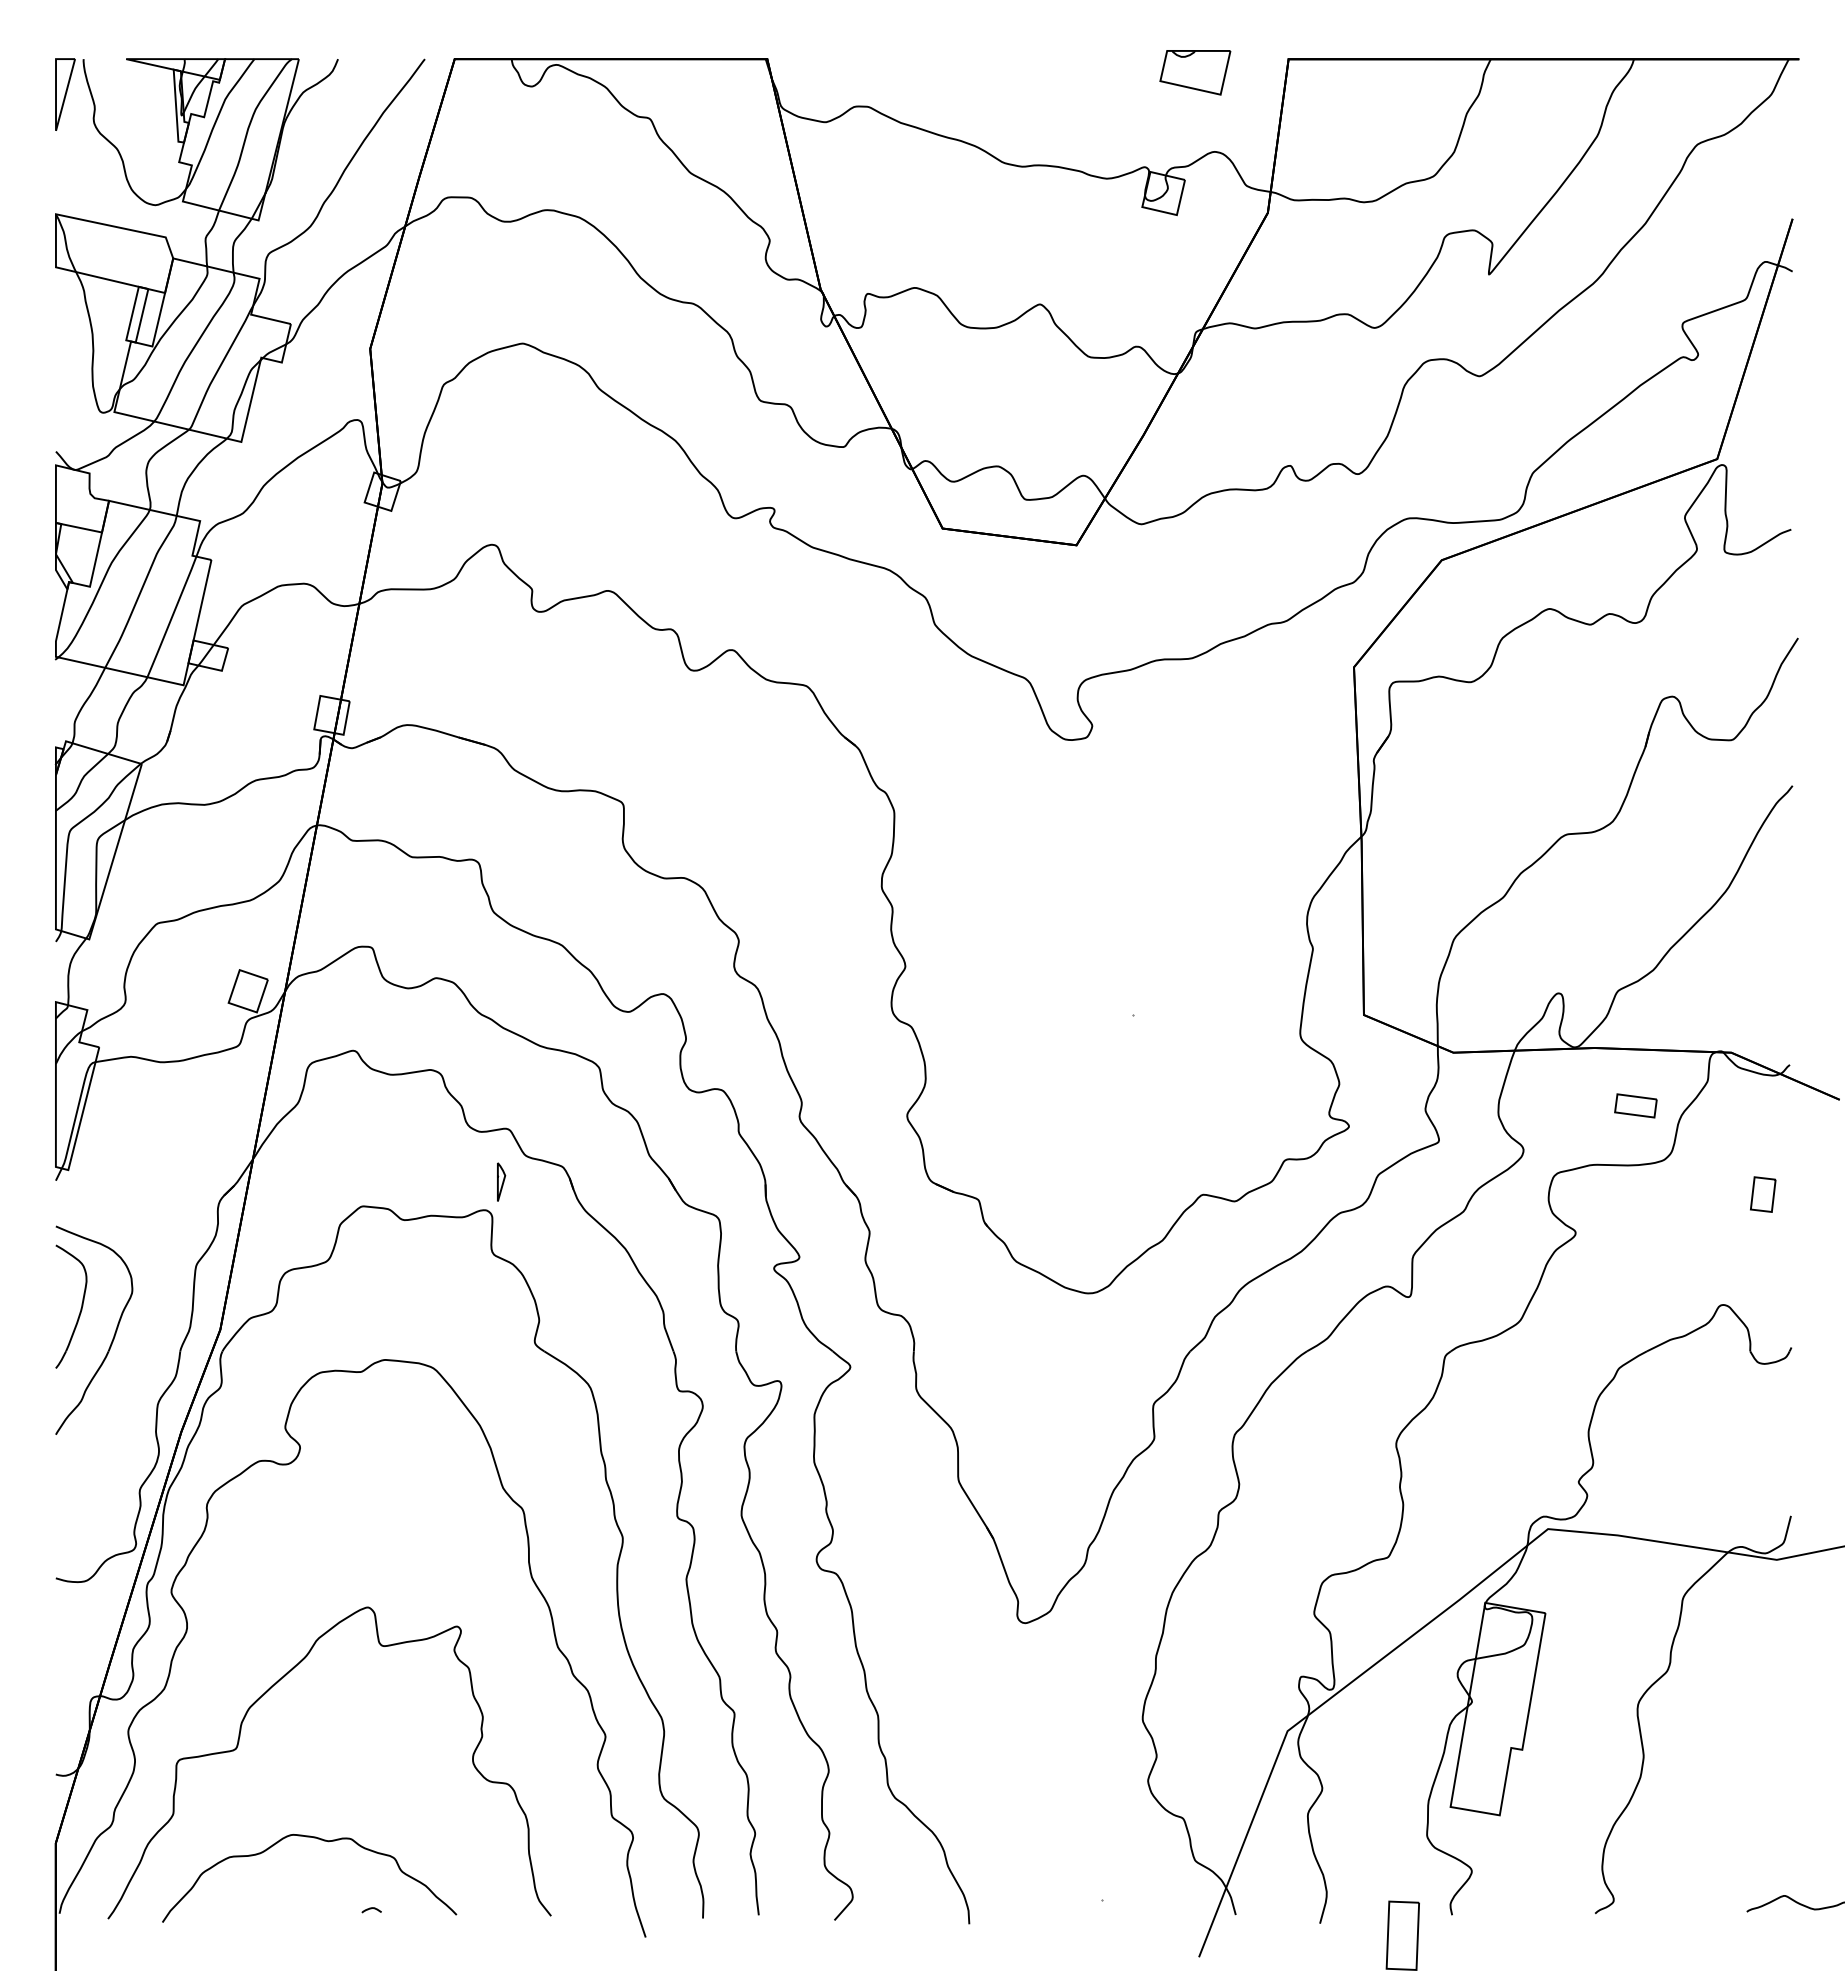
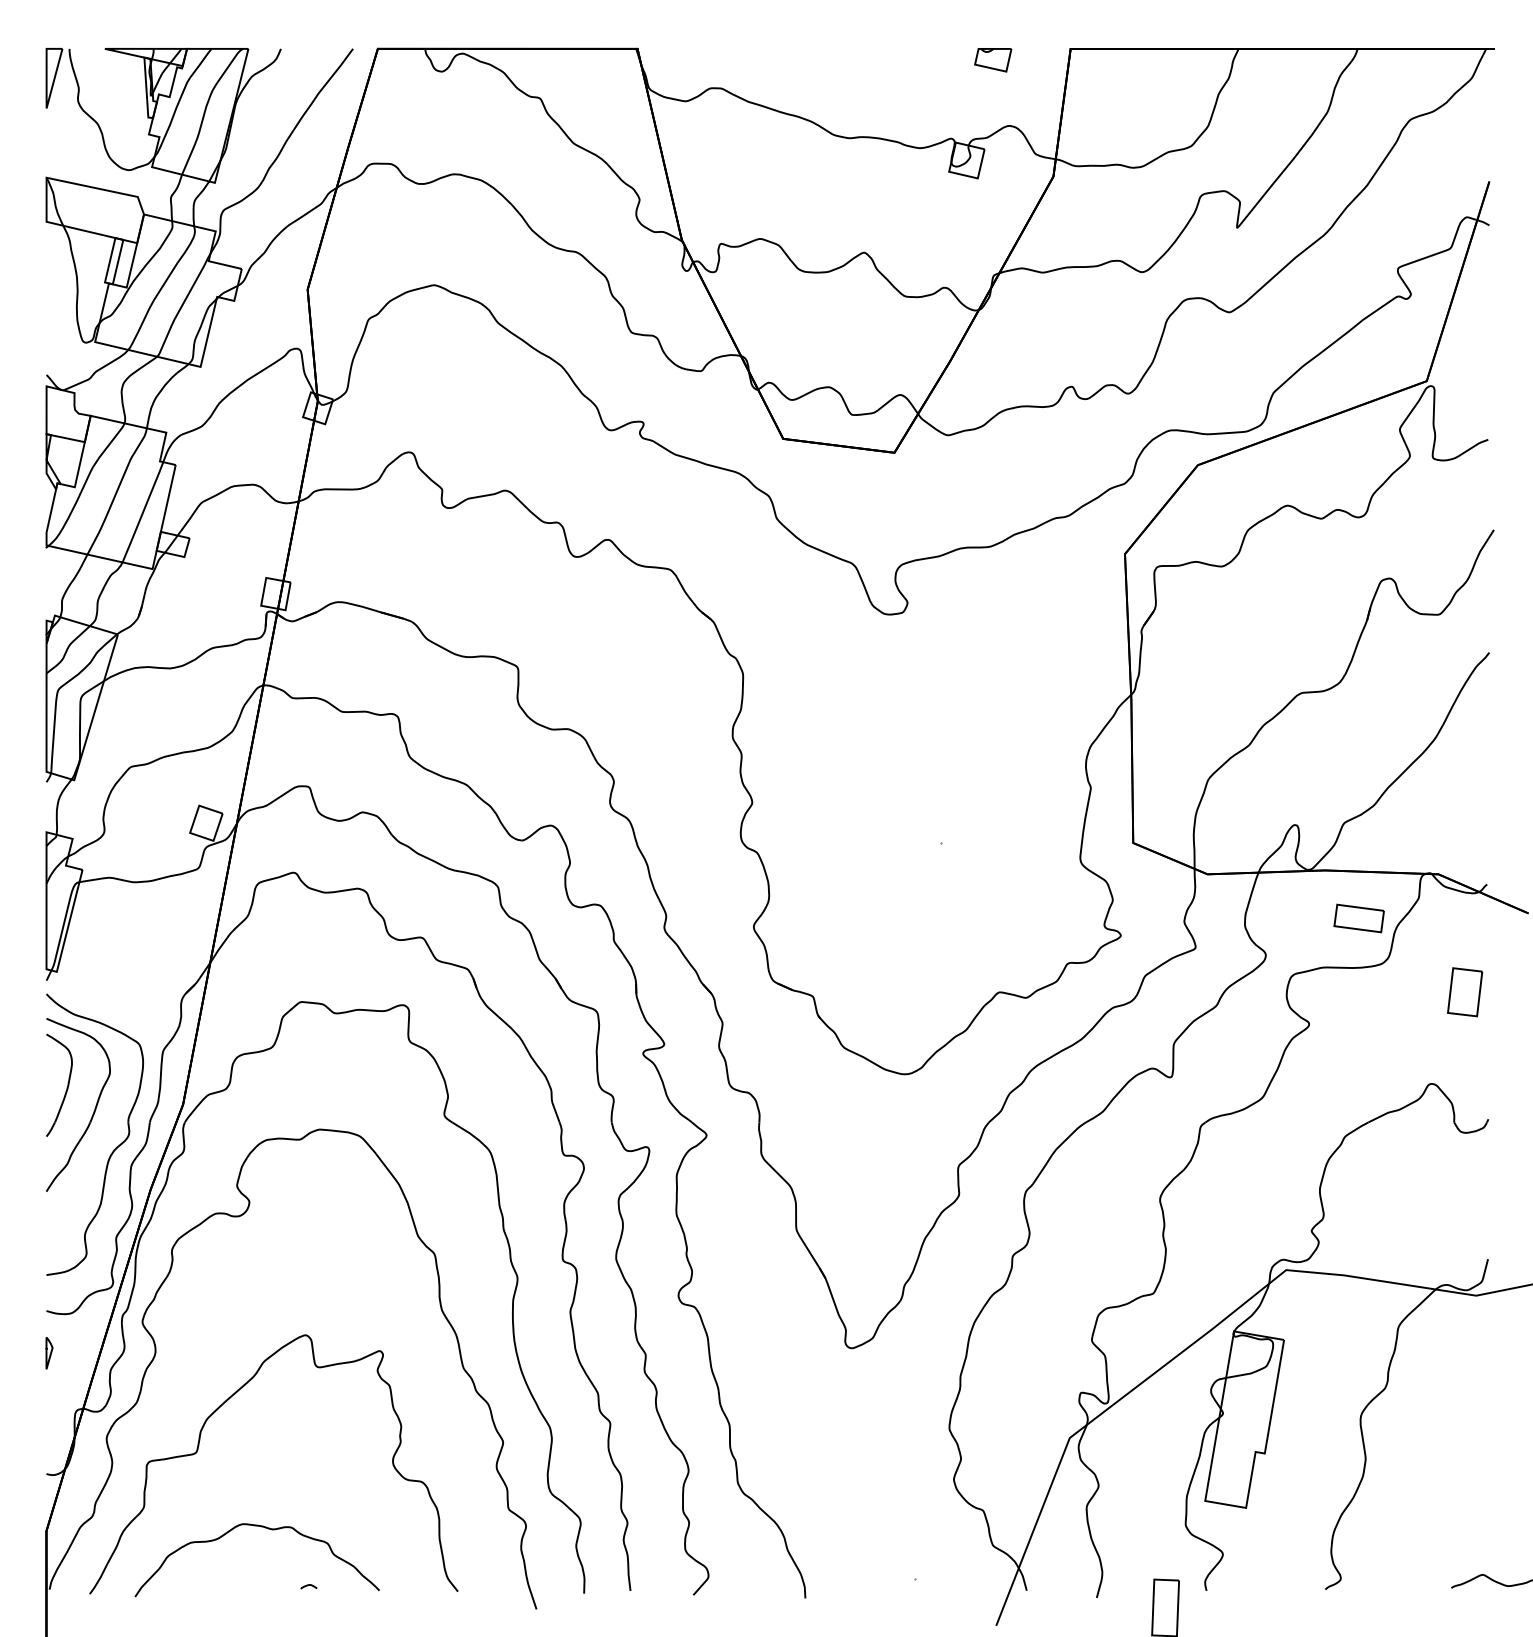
part: (1195, 72) -> (993, 59), size x0.62
part: (1635, 1105) -> (1358, 918), size x1.43
part: (501, 1181) -> (49, 1352), moved
part: (1762, 1194) -> (1464, 992), size x1.67
part: (136, 1384) -> (113, 1149), added

